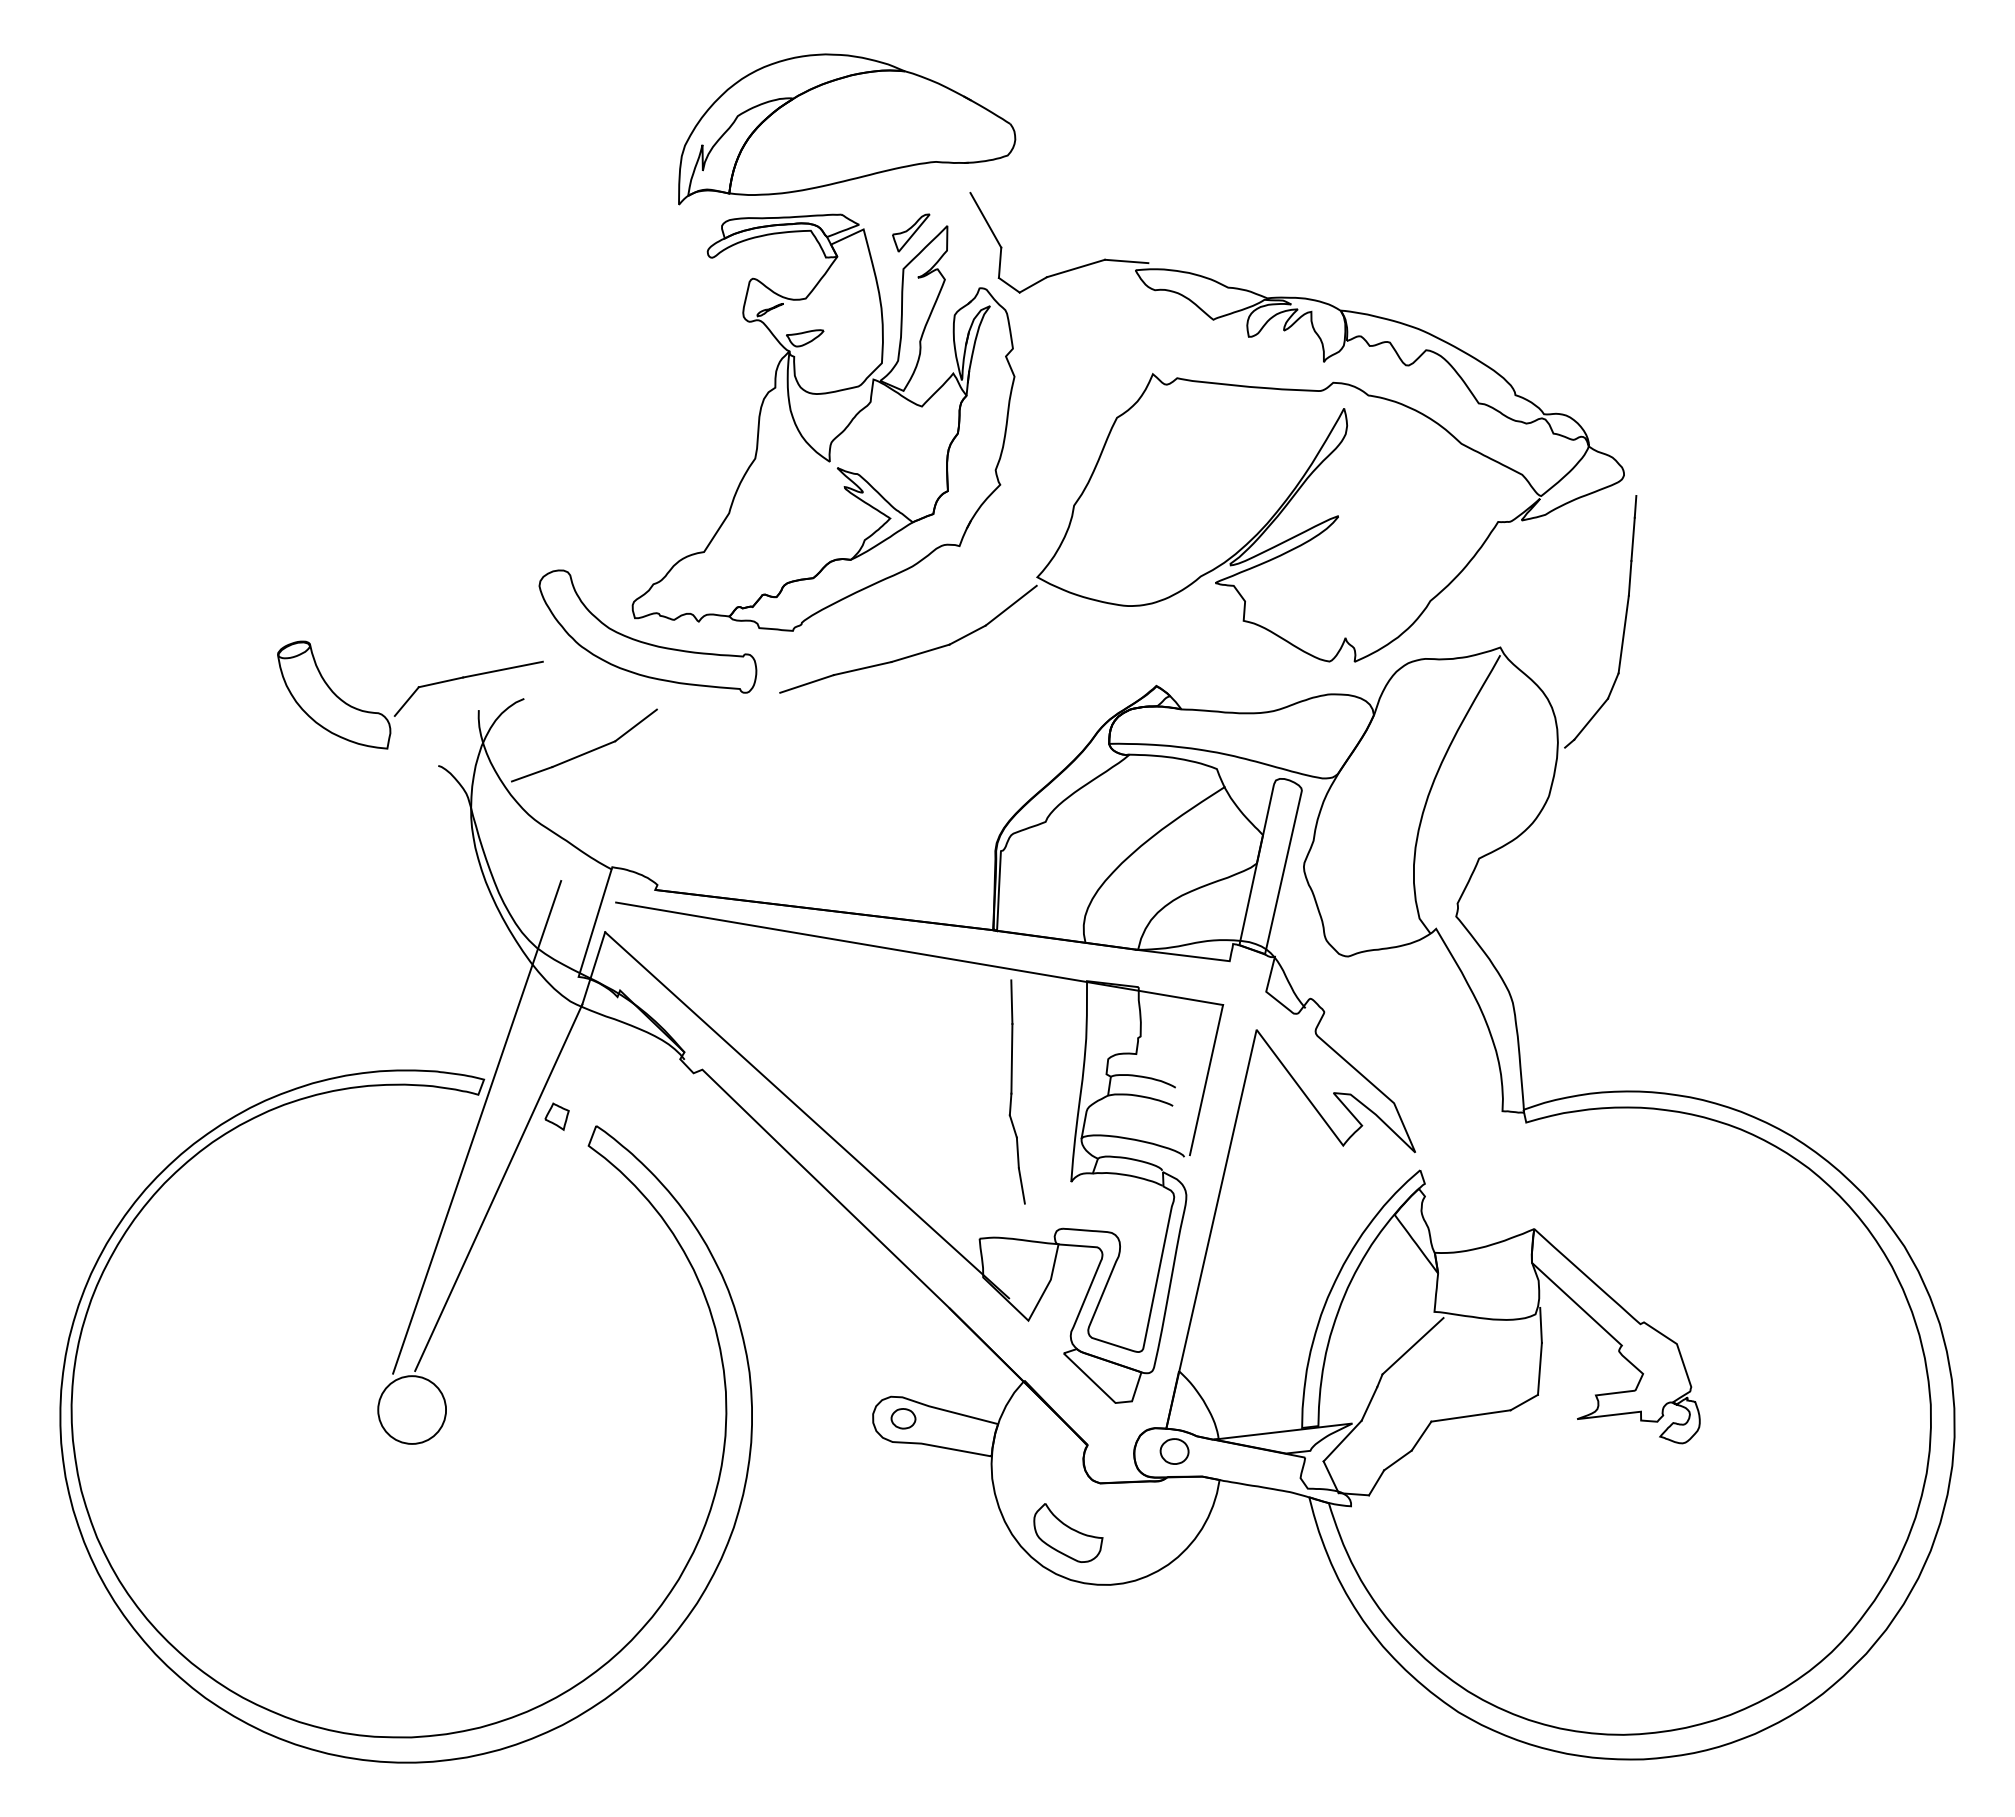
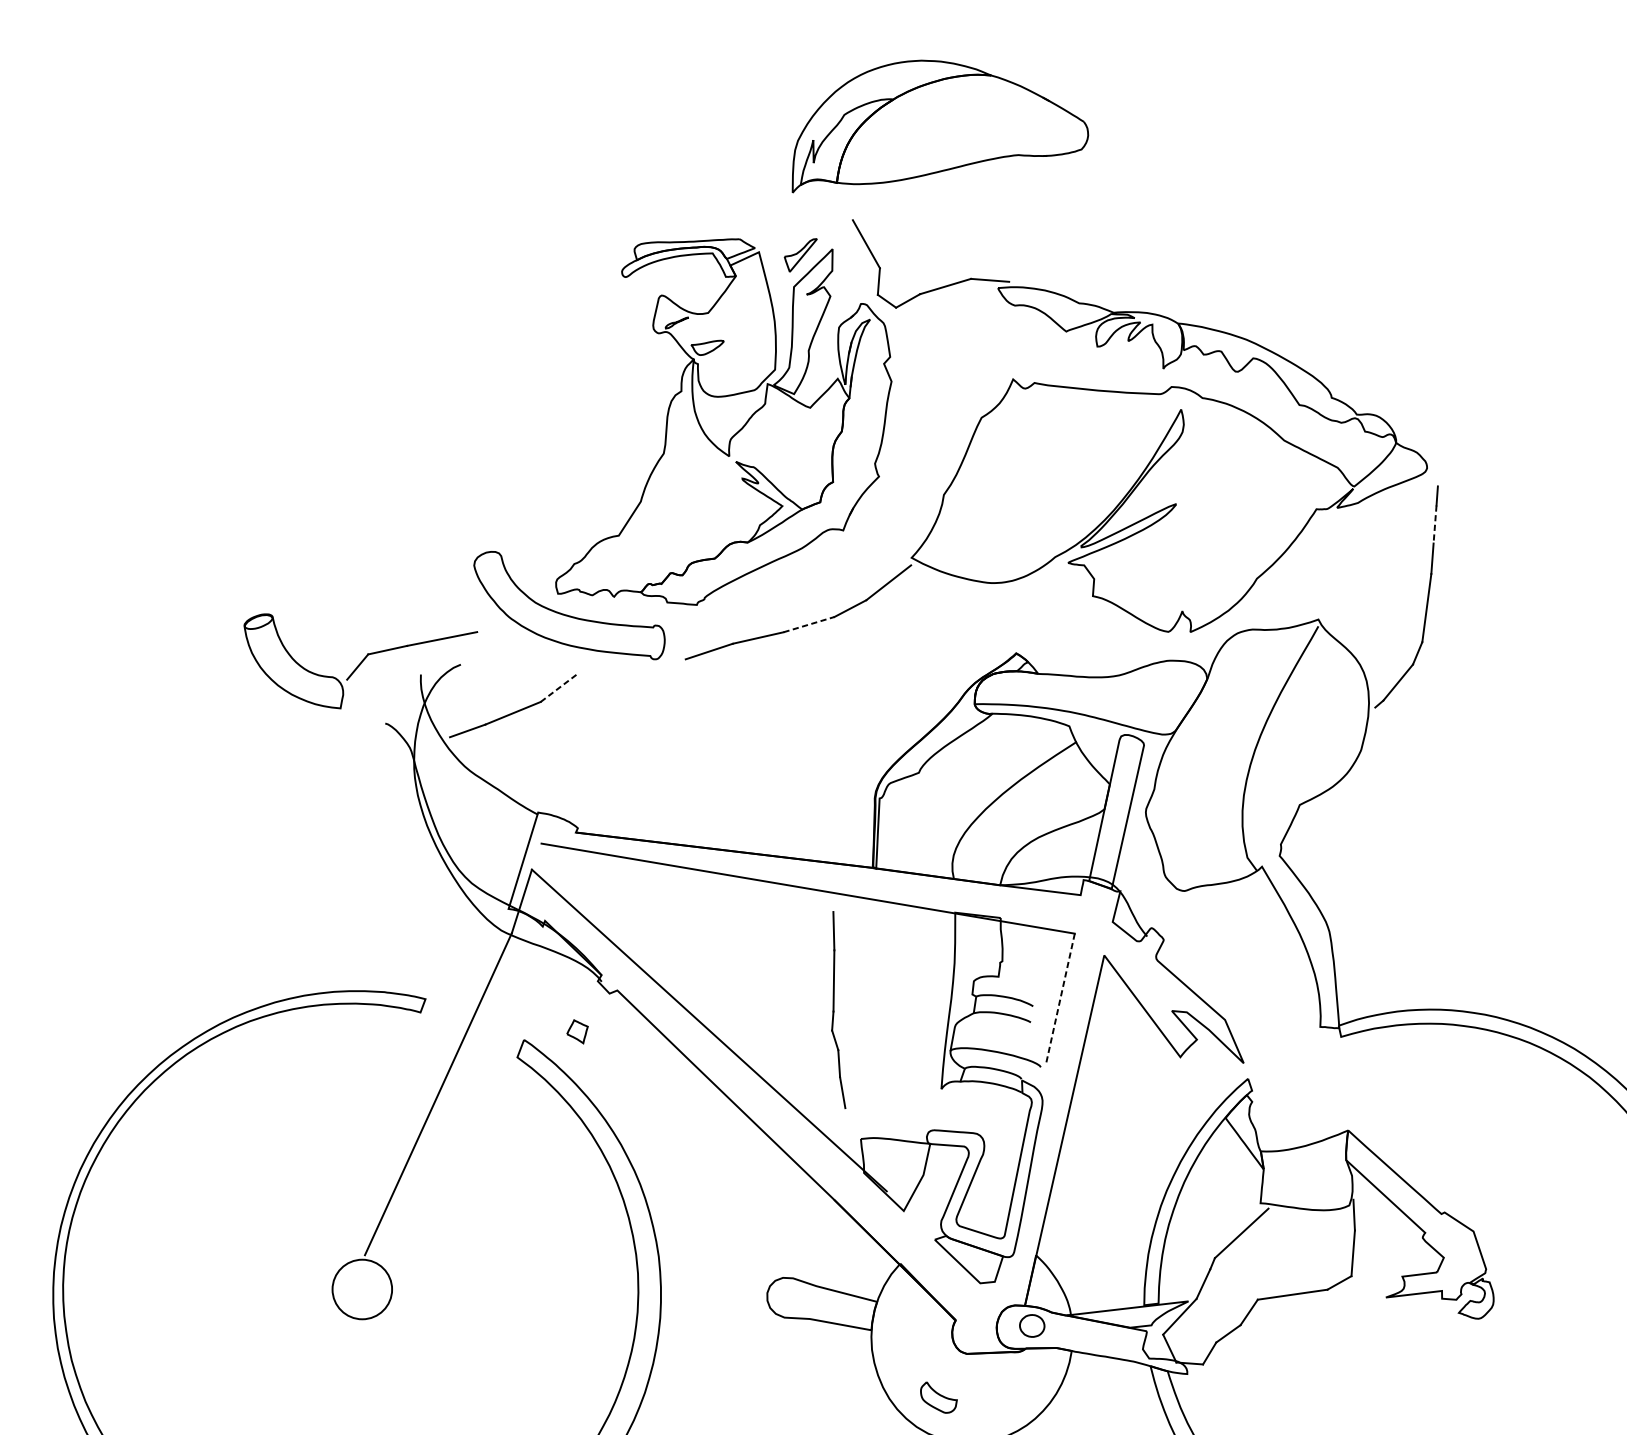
part: (847, 129) -> (940, 126), moved
line: (1633, 539) -> (1435, 524), solid -> dashed
line: (921, 653) -> (809, 624), solid -> dashed
line: (636, 725) -> (559, 688), solid -> dashed
line: (1206, 1080) -> (1060, 999), solid -> dashed
part: (1016, 1091) -> (837, 1009), moved
part: (556, 1116) -> (577, 1031), moved
line: (477, 1127) -> (419, 1041), removed
part: (903, 1418) -> (794, 1296), removed
part: (1068, 1532) -> (939, 1397), size x0.6

